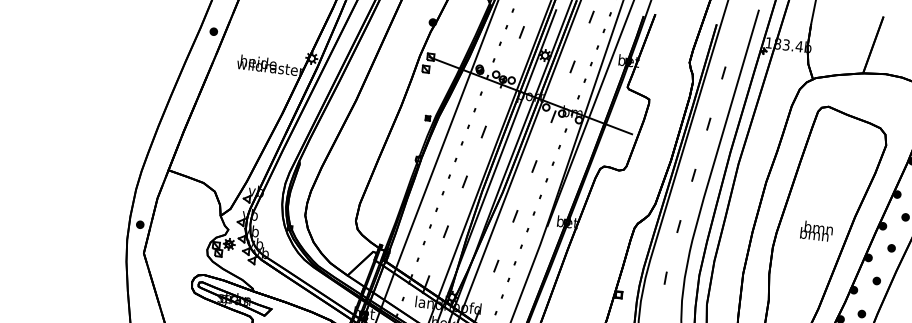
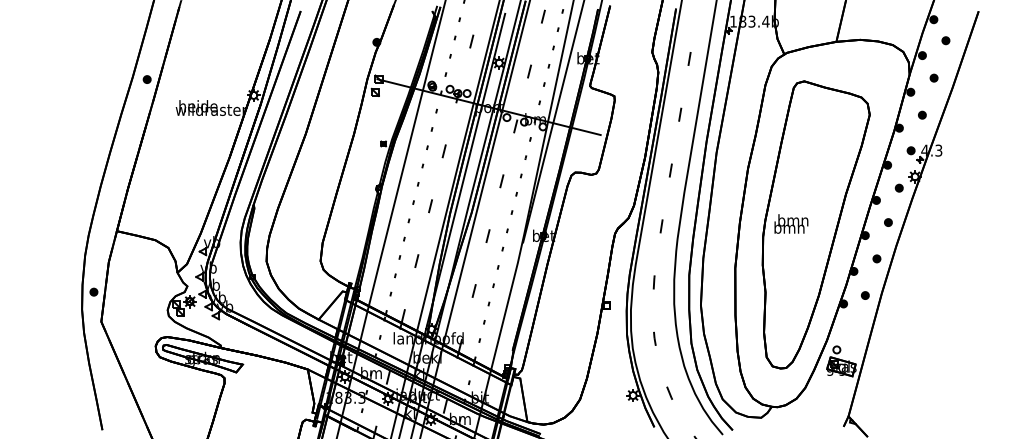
text: (816, 230) -> (791, 223), moved

